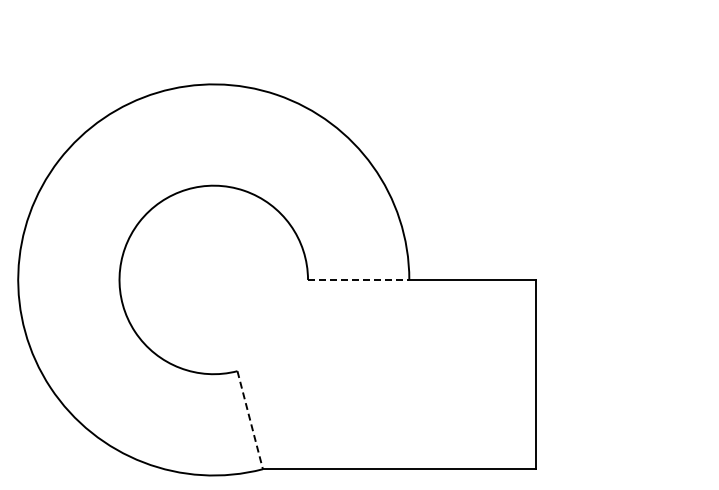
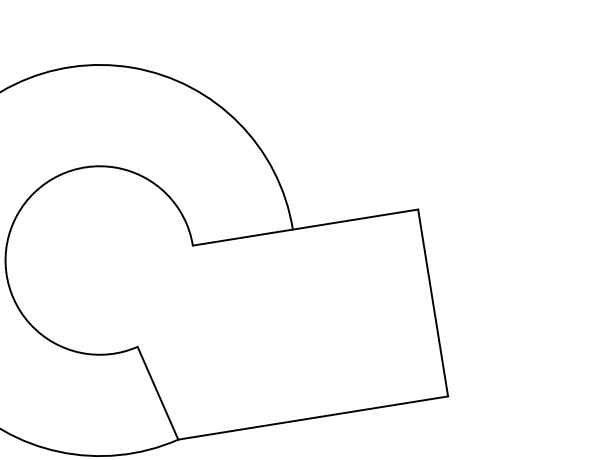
line: (358, 279) -> (242, 237), dashed -> solid
line: (250, 420) -> (158, 393), dashed -> solid

